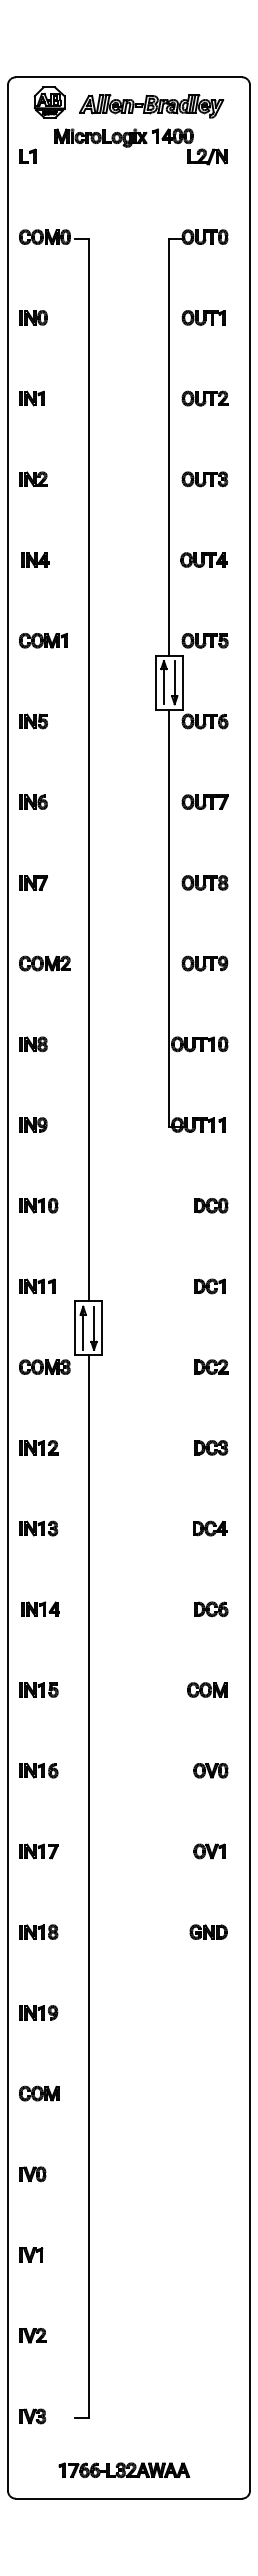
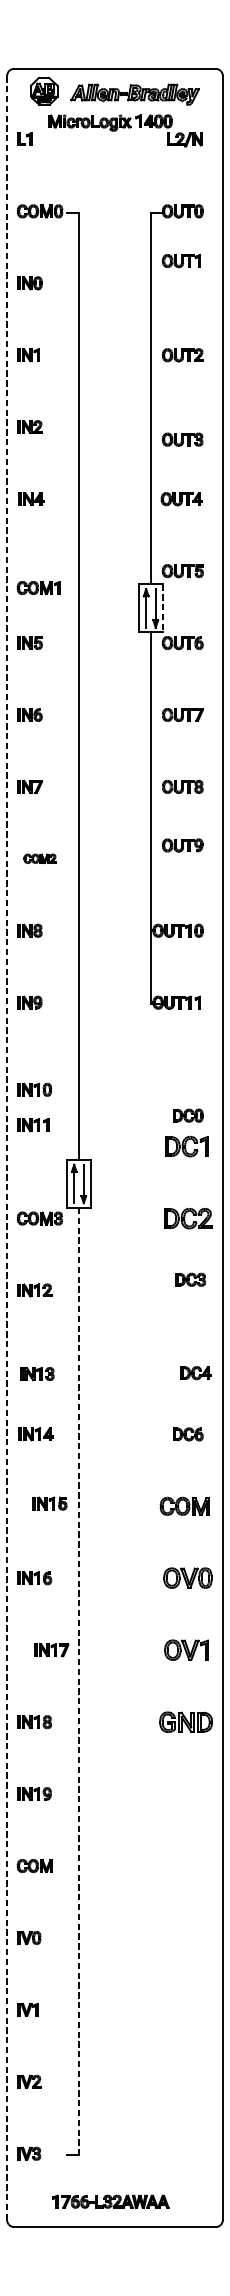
part: (203, 317) -> (181, 260), moved
part: (204, 479) -> (182, 439), moved
part: (43, 640) -> (38, 587), moved
line: (182, 682) -> (162, 608), solid -> dashed
part: (44, 963) -> (39, 858), size x0.7
part: (204, 963) -> (182, 845), moved
part: (38, 1205) -> (34, 1089), moved
part: (211, 1205) -> (188, 1115), moved
part: (37, 1286) -> (33, 1125), moved
part: (209, 1286) -> (186, 1146), size x1.6
line: (7, 1287) -> (6, 1147), solid -> dashed
part: (211, 1366) -> (188, 1217), size x1.6
part: (211, 1447) -> (191, 1279), moved
part: (38, 1528) -> (37, 1373), moved
part: (210, 1528) -> (196, 1373), moved
part: (38, 1689) -> (49, 1503), moved
part: (207, 1689) -> (184, 1505), size x1.4
part: (210, 1770) -> (187, 1578), size x1.6
part: (38, 1851) -> (51, 1650), moved
part: (209, 1851) -> (186, 1650), size x1.6
line: (88, 1887) -> (78, 1682), solid -> dashed
part: (208, 1931) -> (185, 1721), size x1.6

